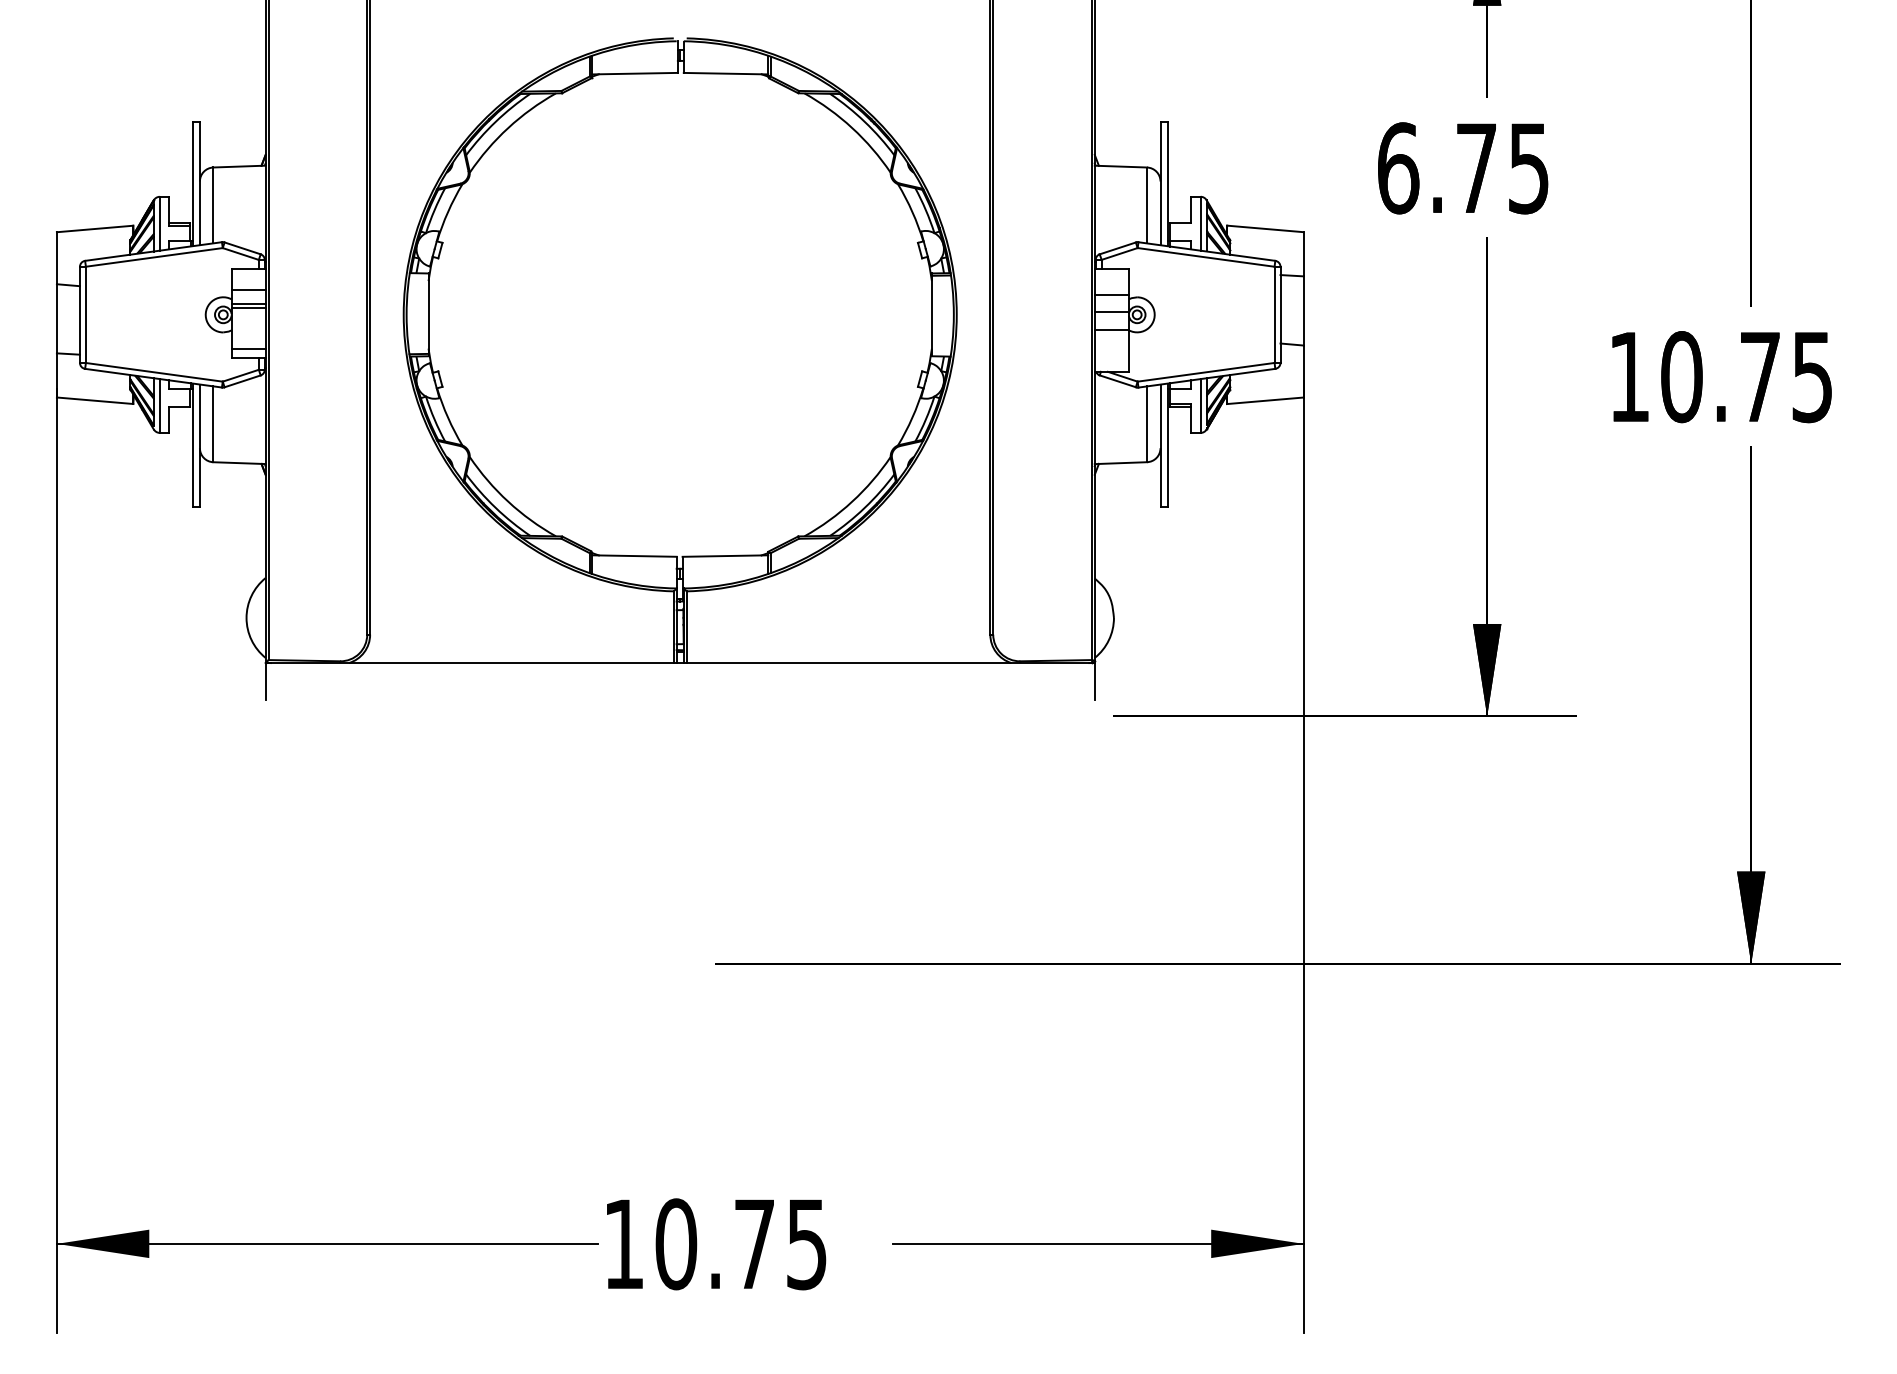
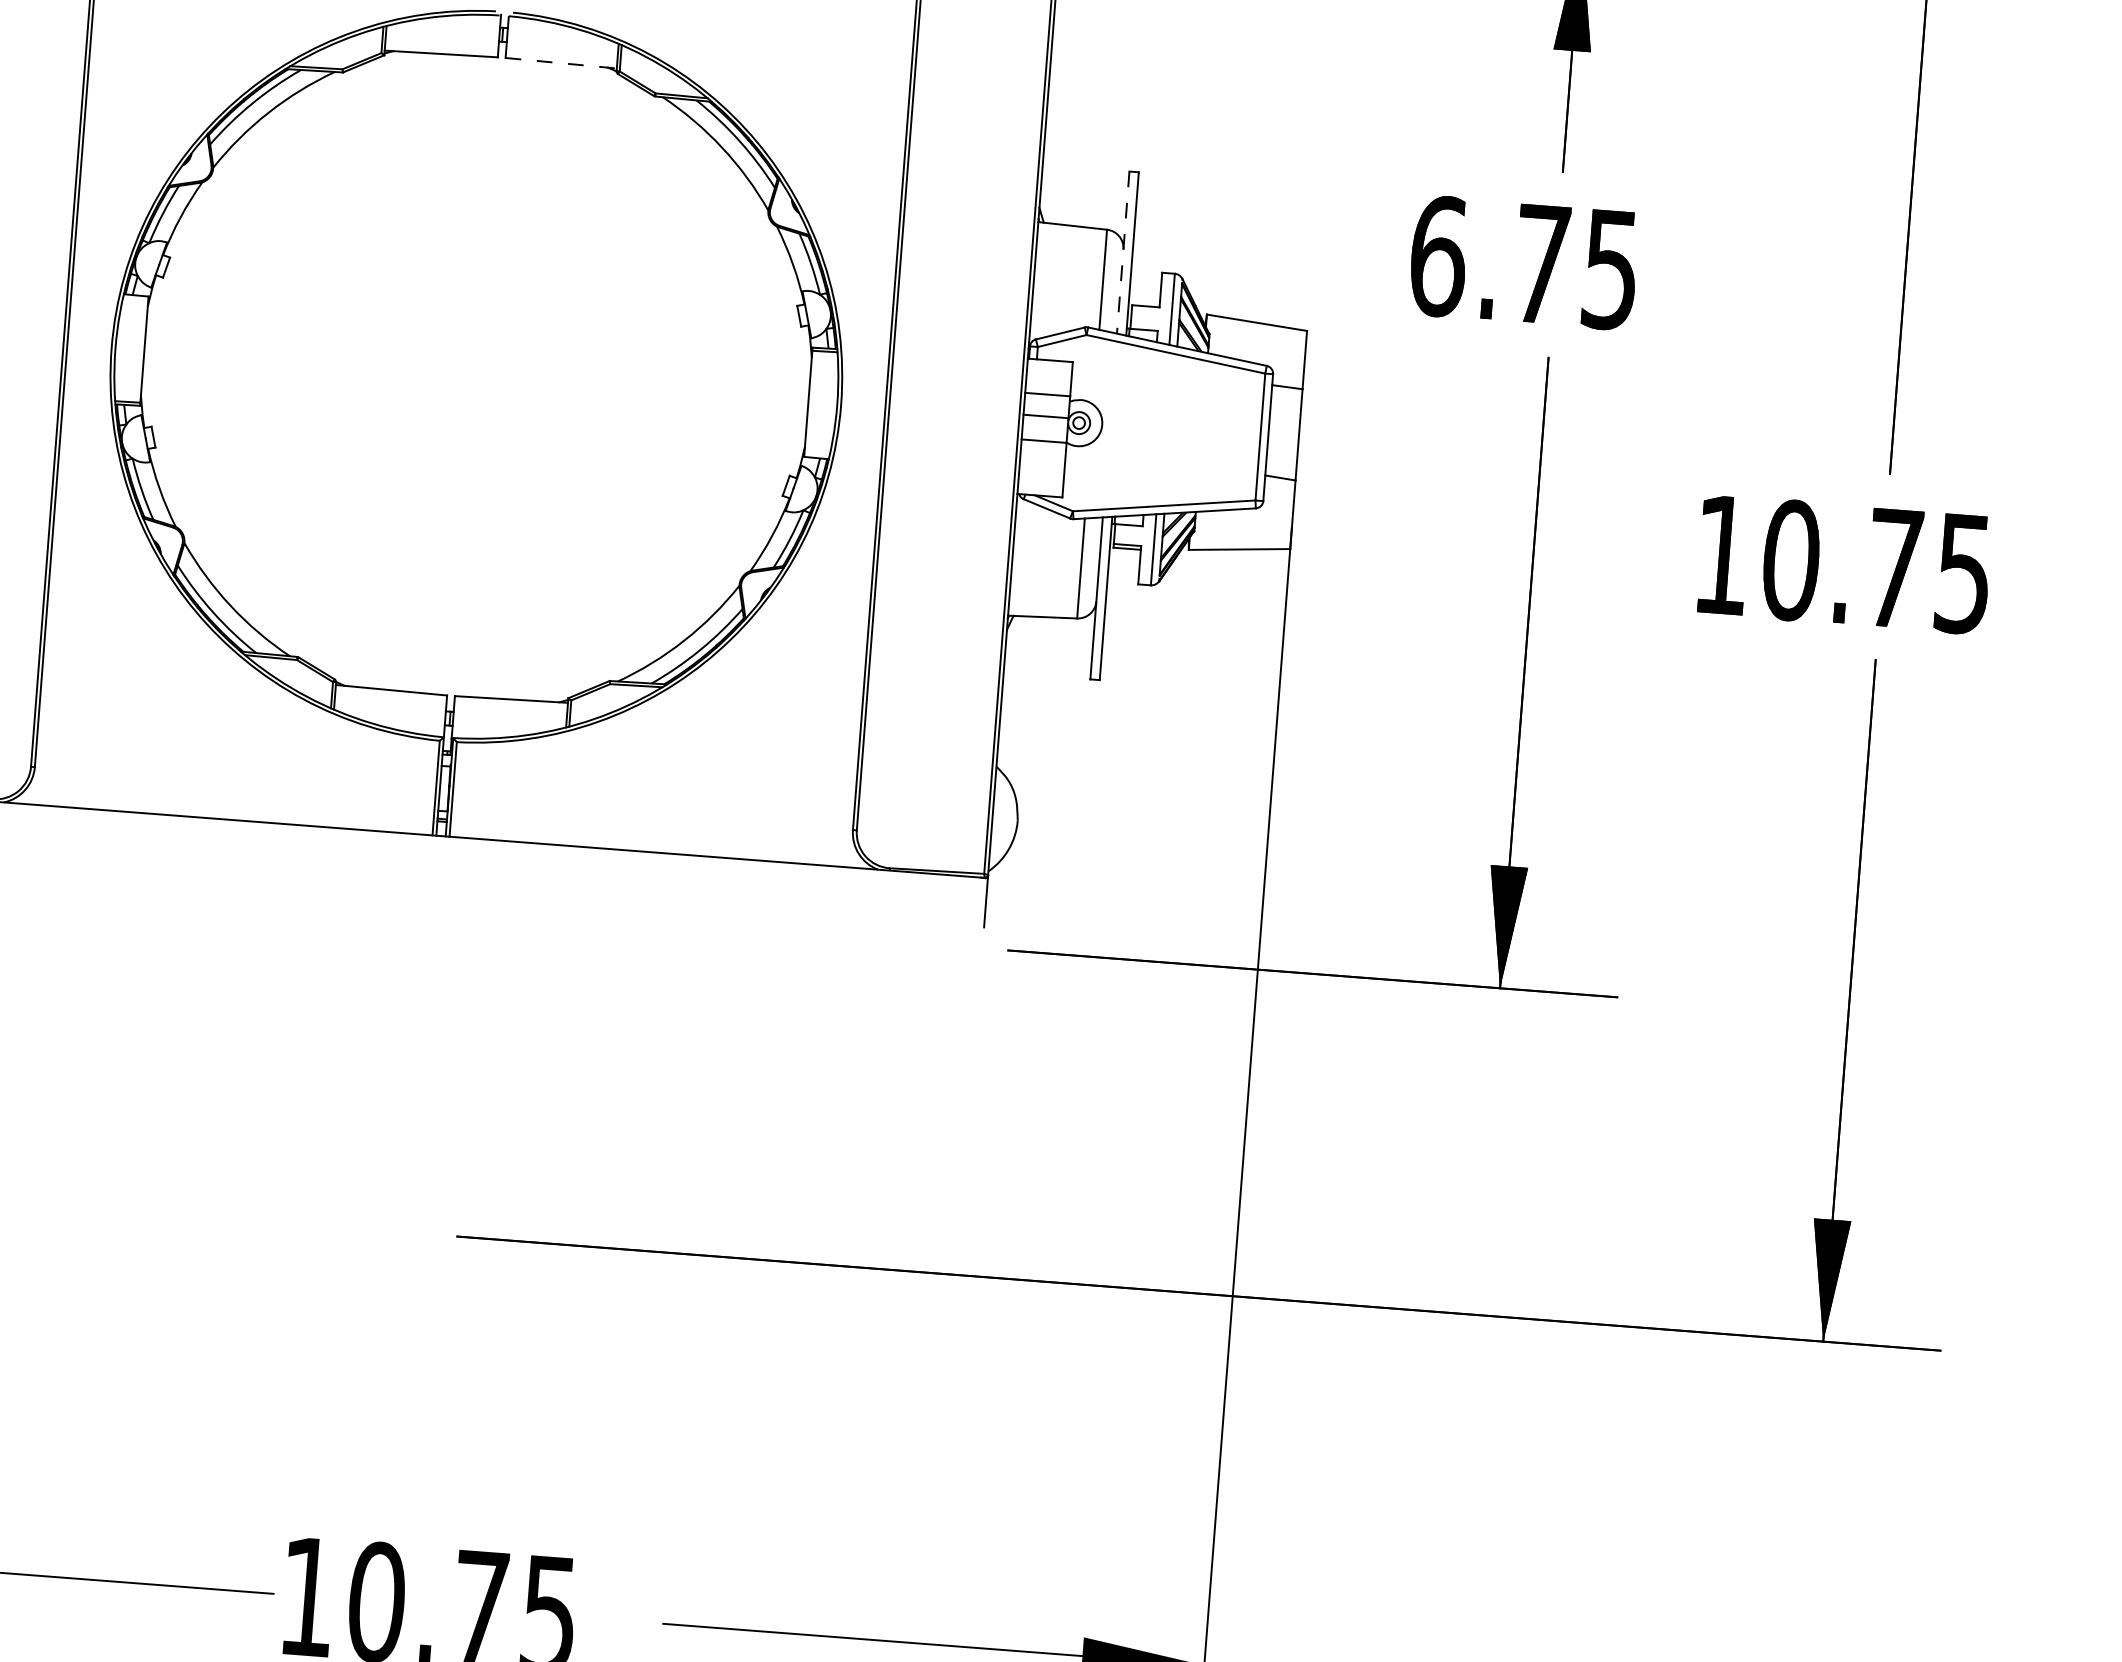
line: (726, 73) -> (561, 63), solid -> dashed
line: (1160, 184) -> (1123, 253), solid -> dashed

